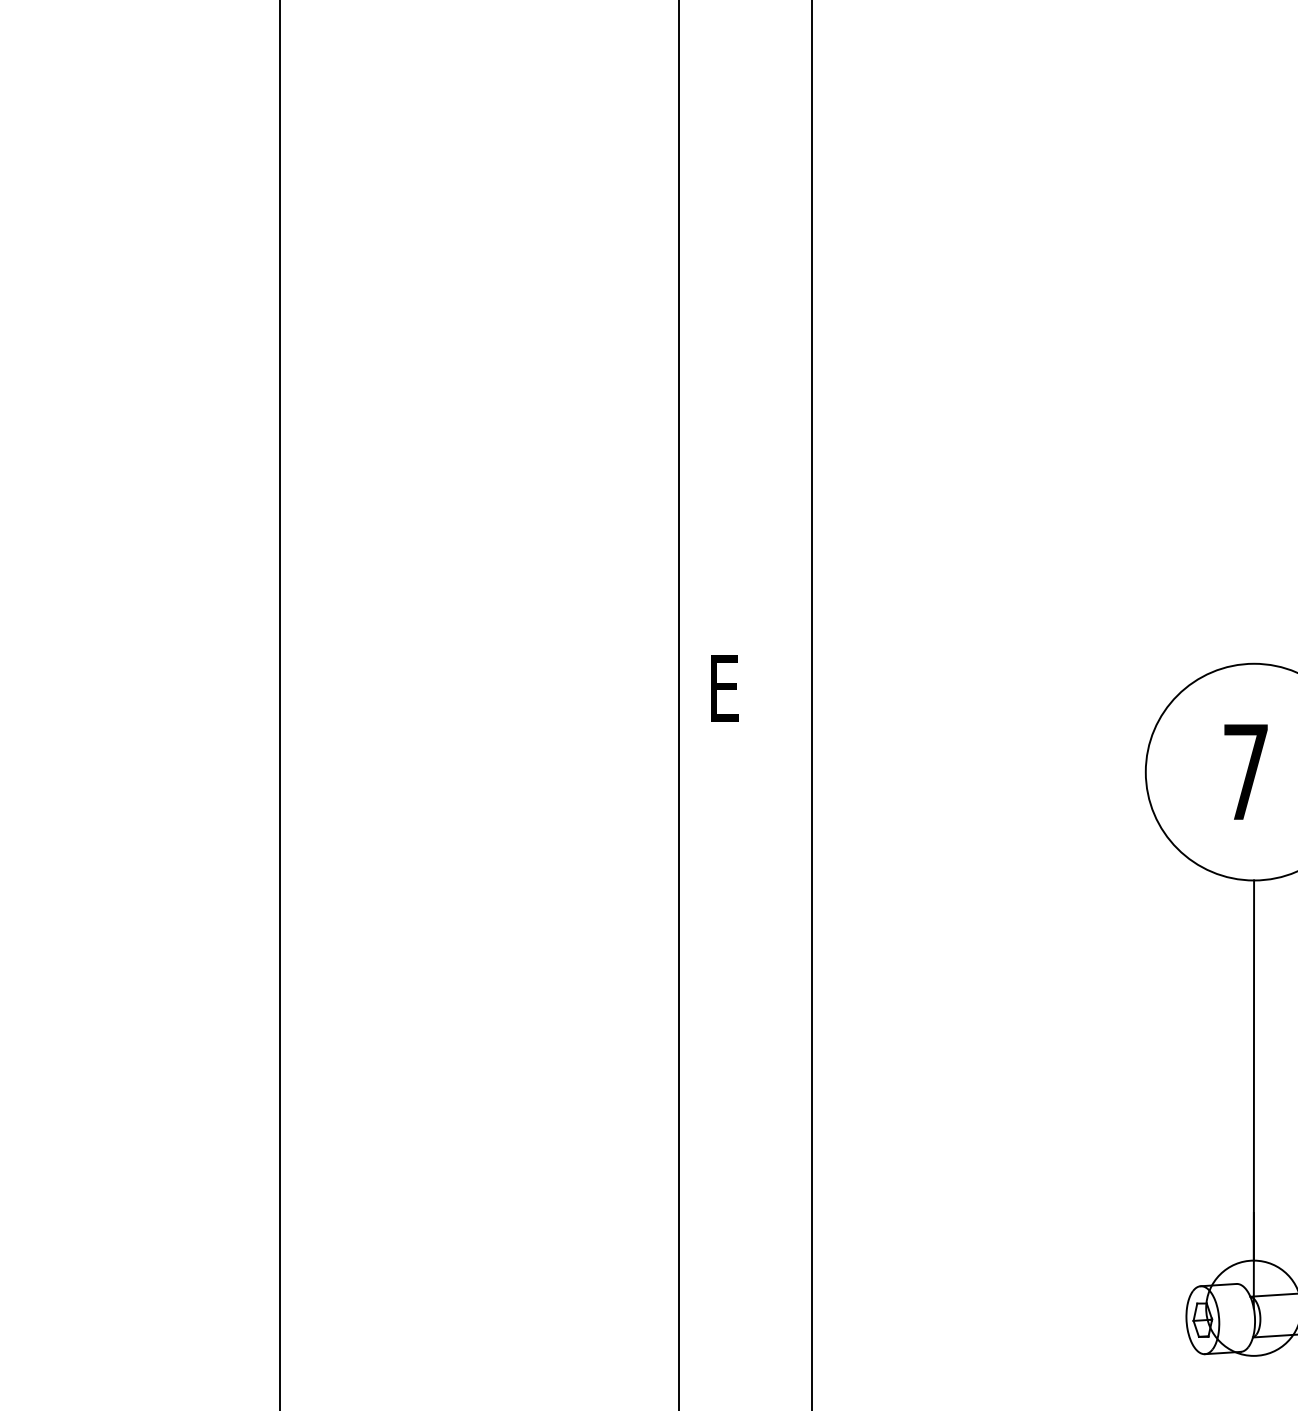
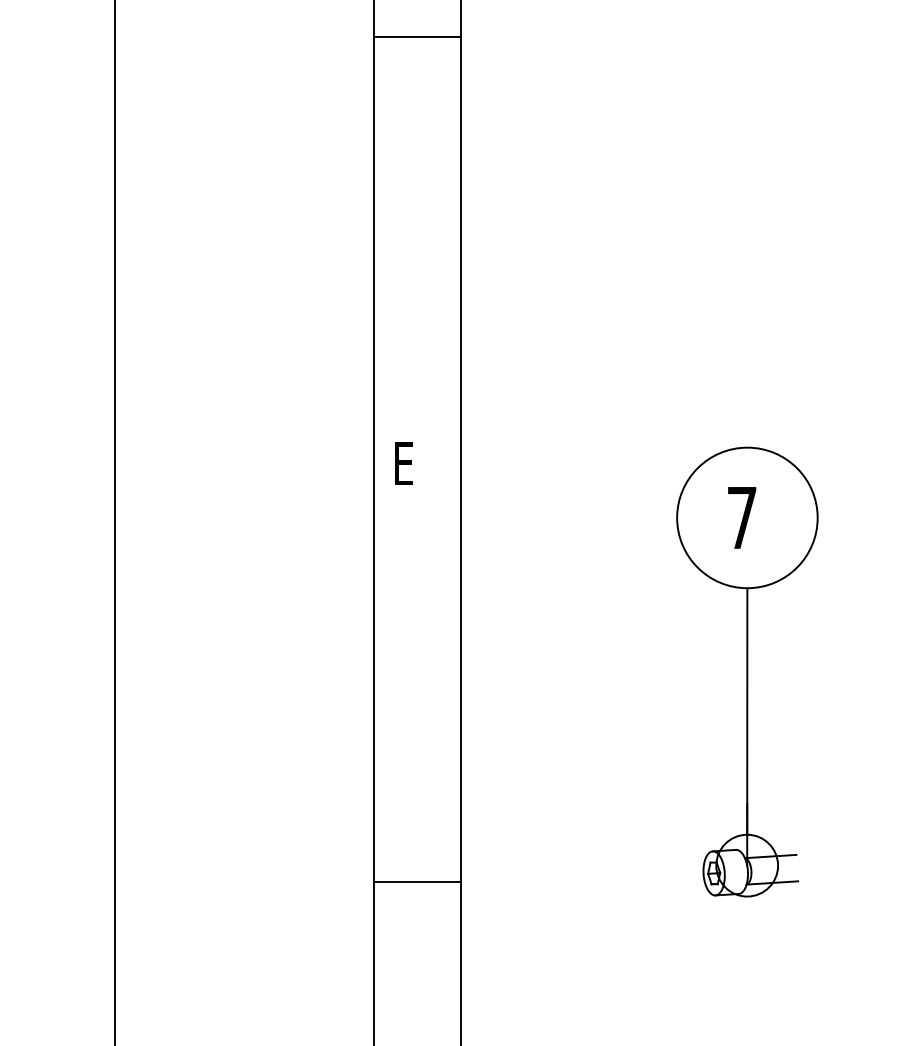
line: (745, 29) -> (417, 36), added
line: (745, 1334) -> (417, 882), added

